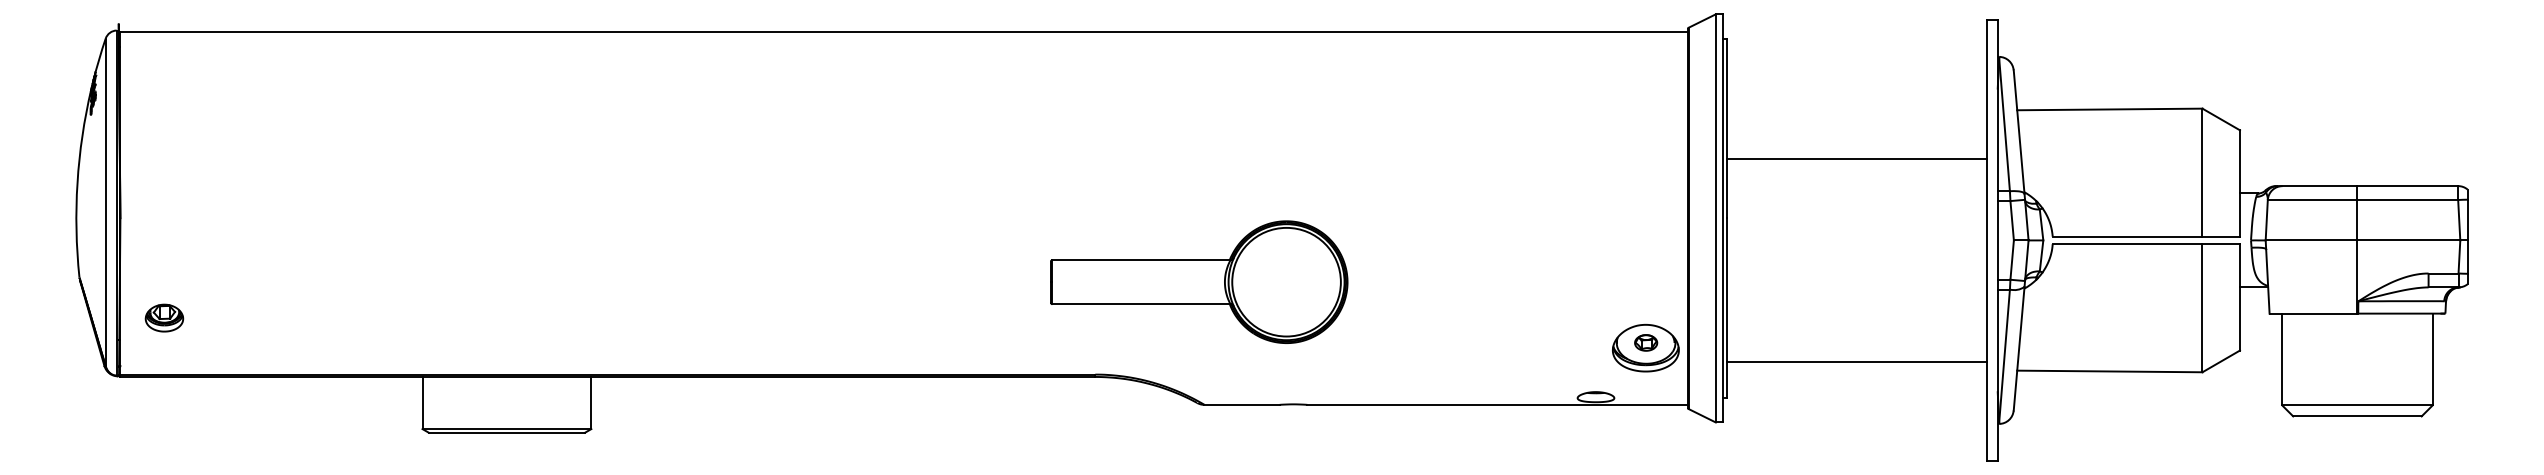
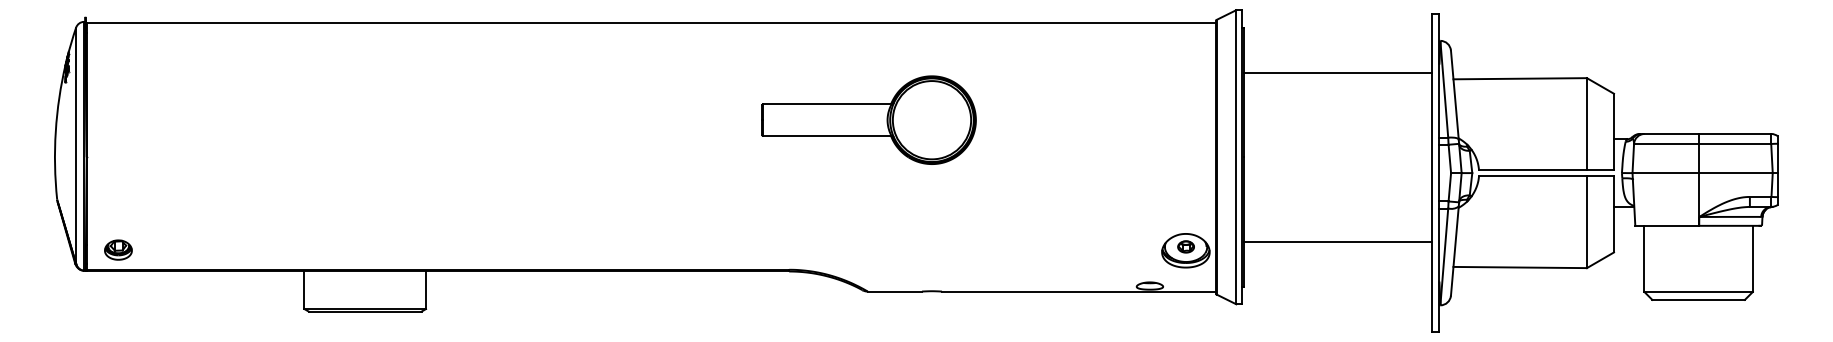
line: (1856, 159) -> (1337, 72), moved
part: (1198, 281) -> (868, 119), moved
part: (164, 317) -> (118, 249), moved
line: (1856, 361) -> (1337, 241), moved

